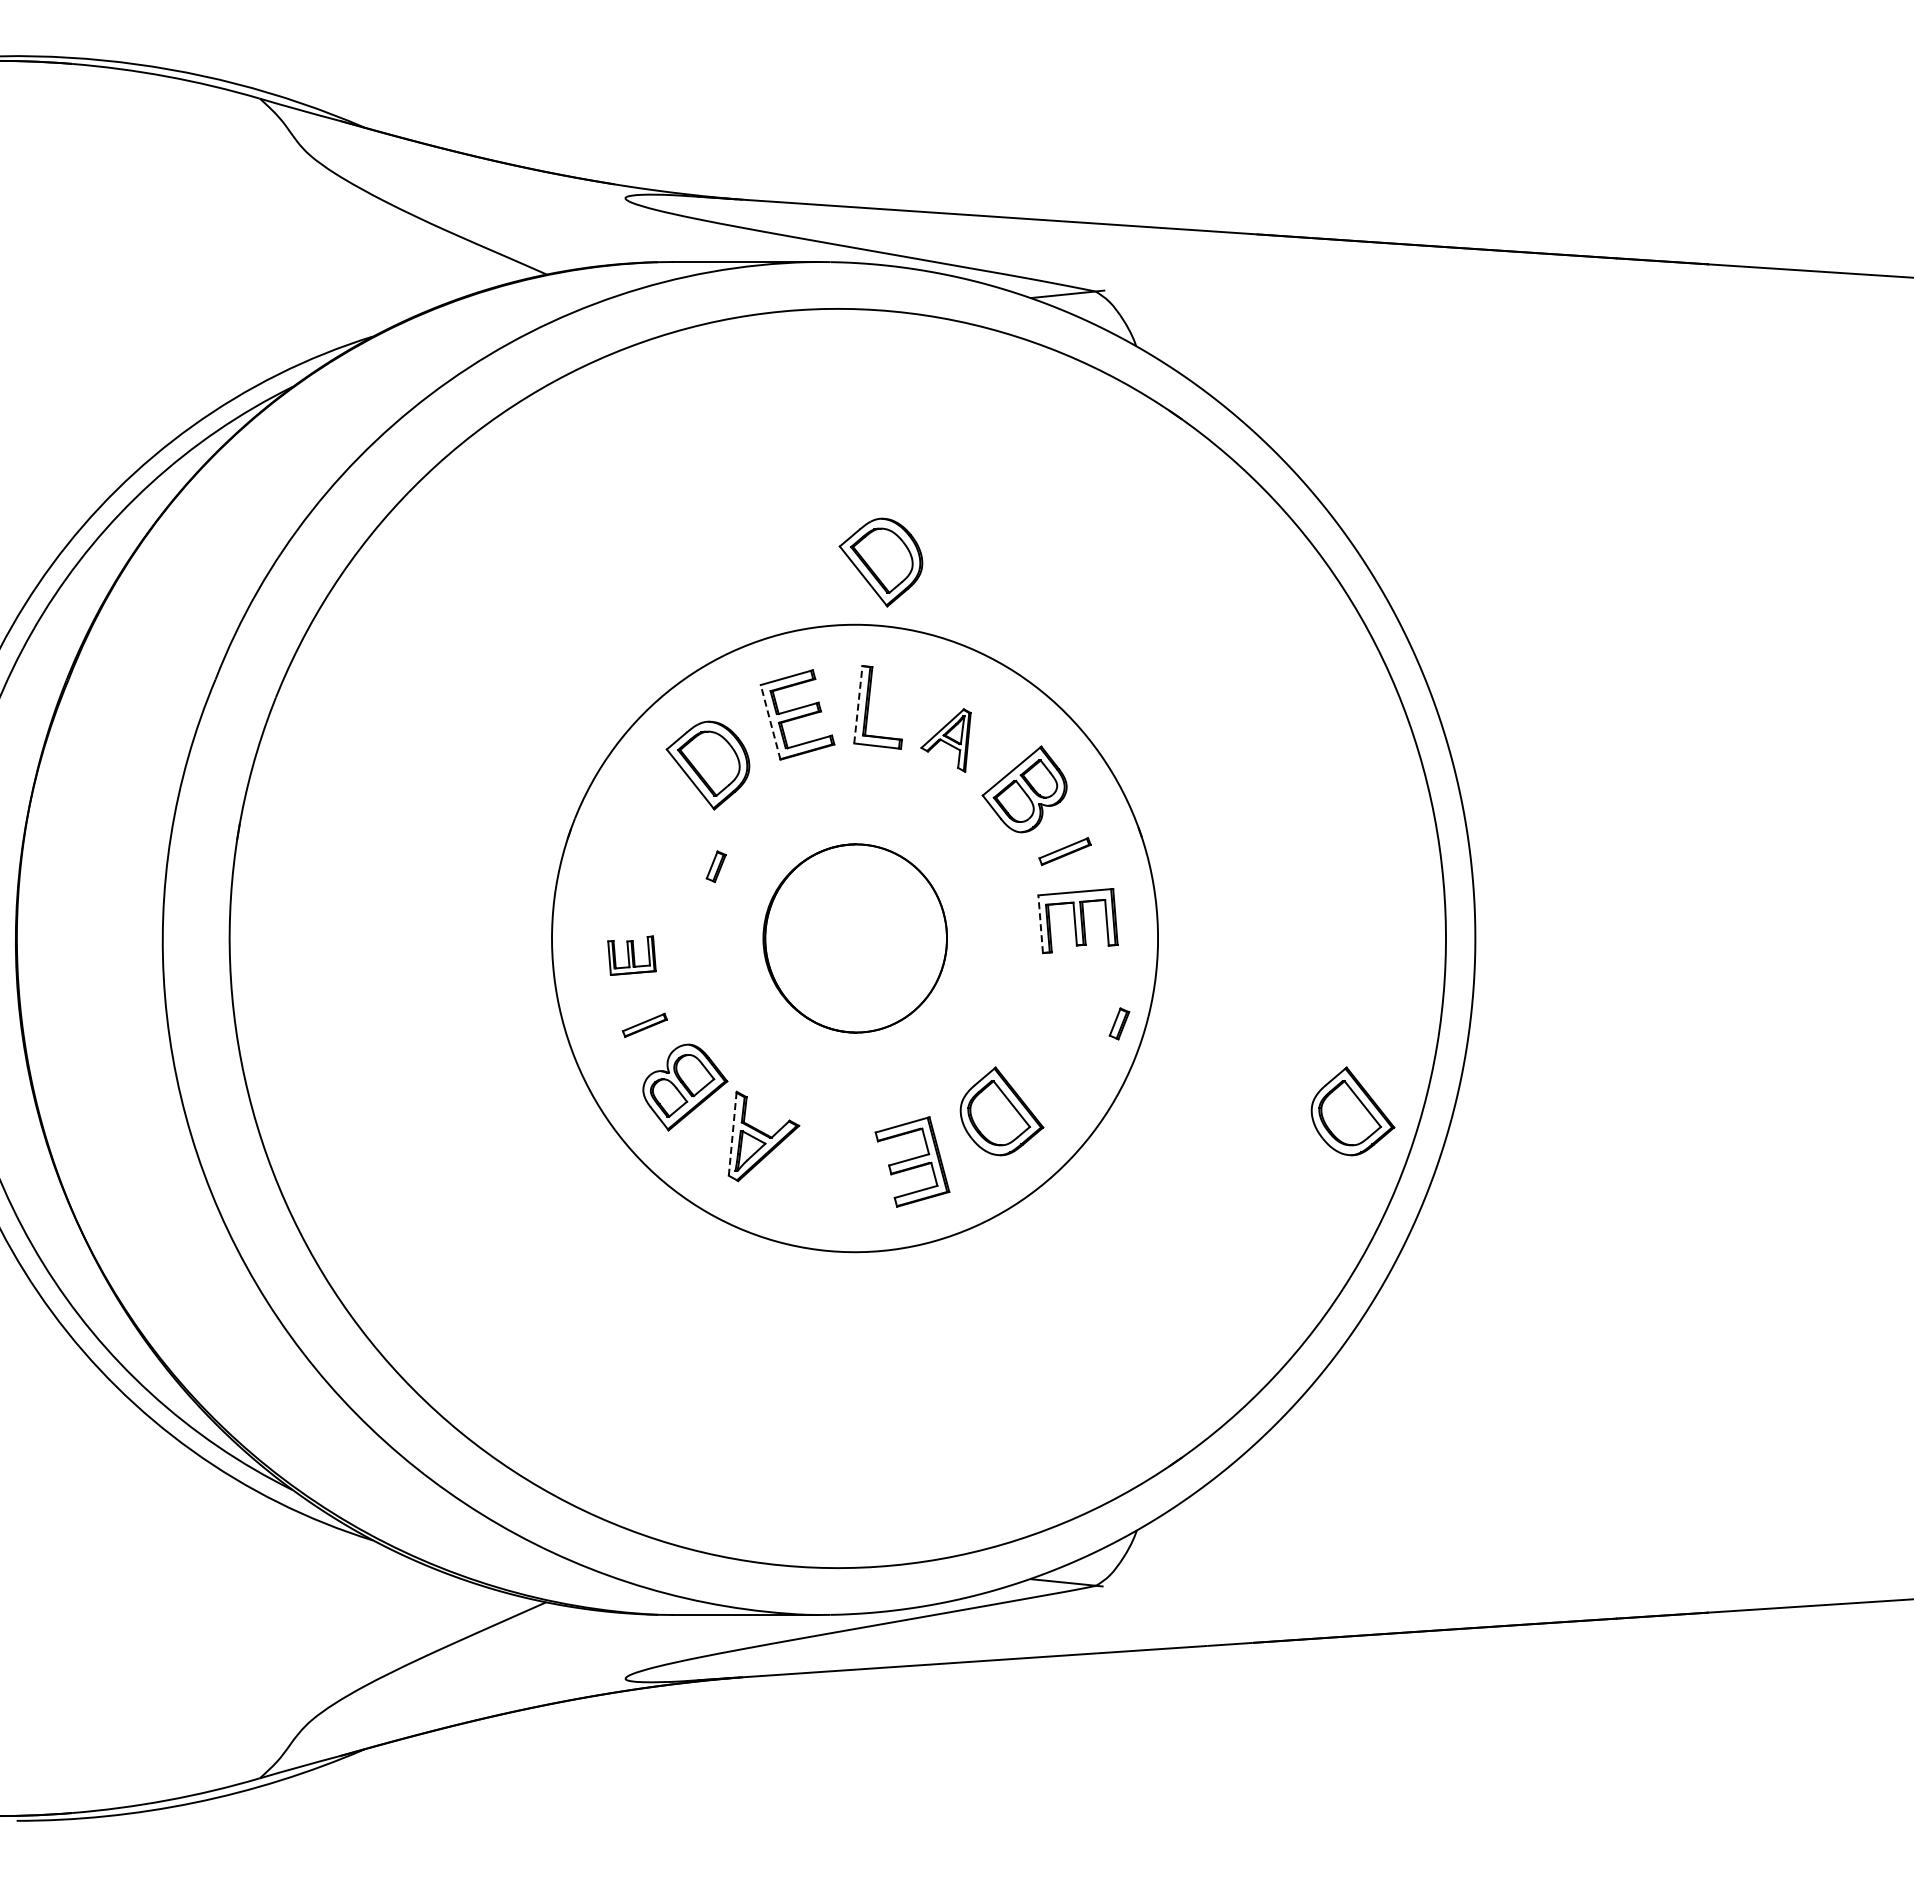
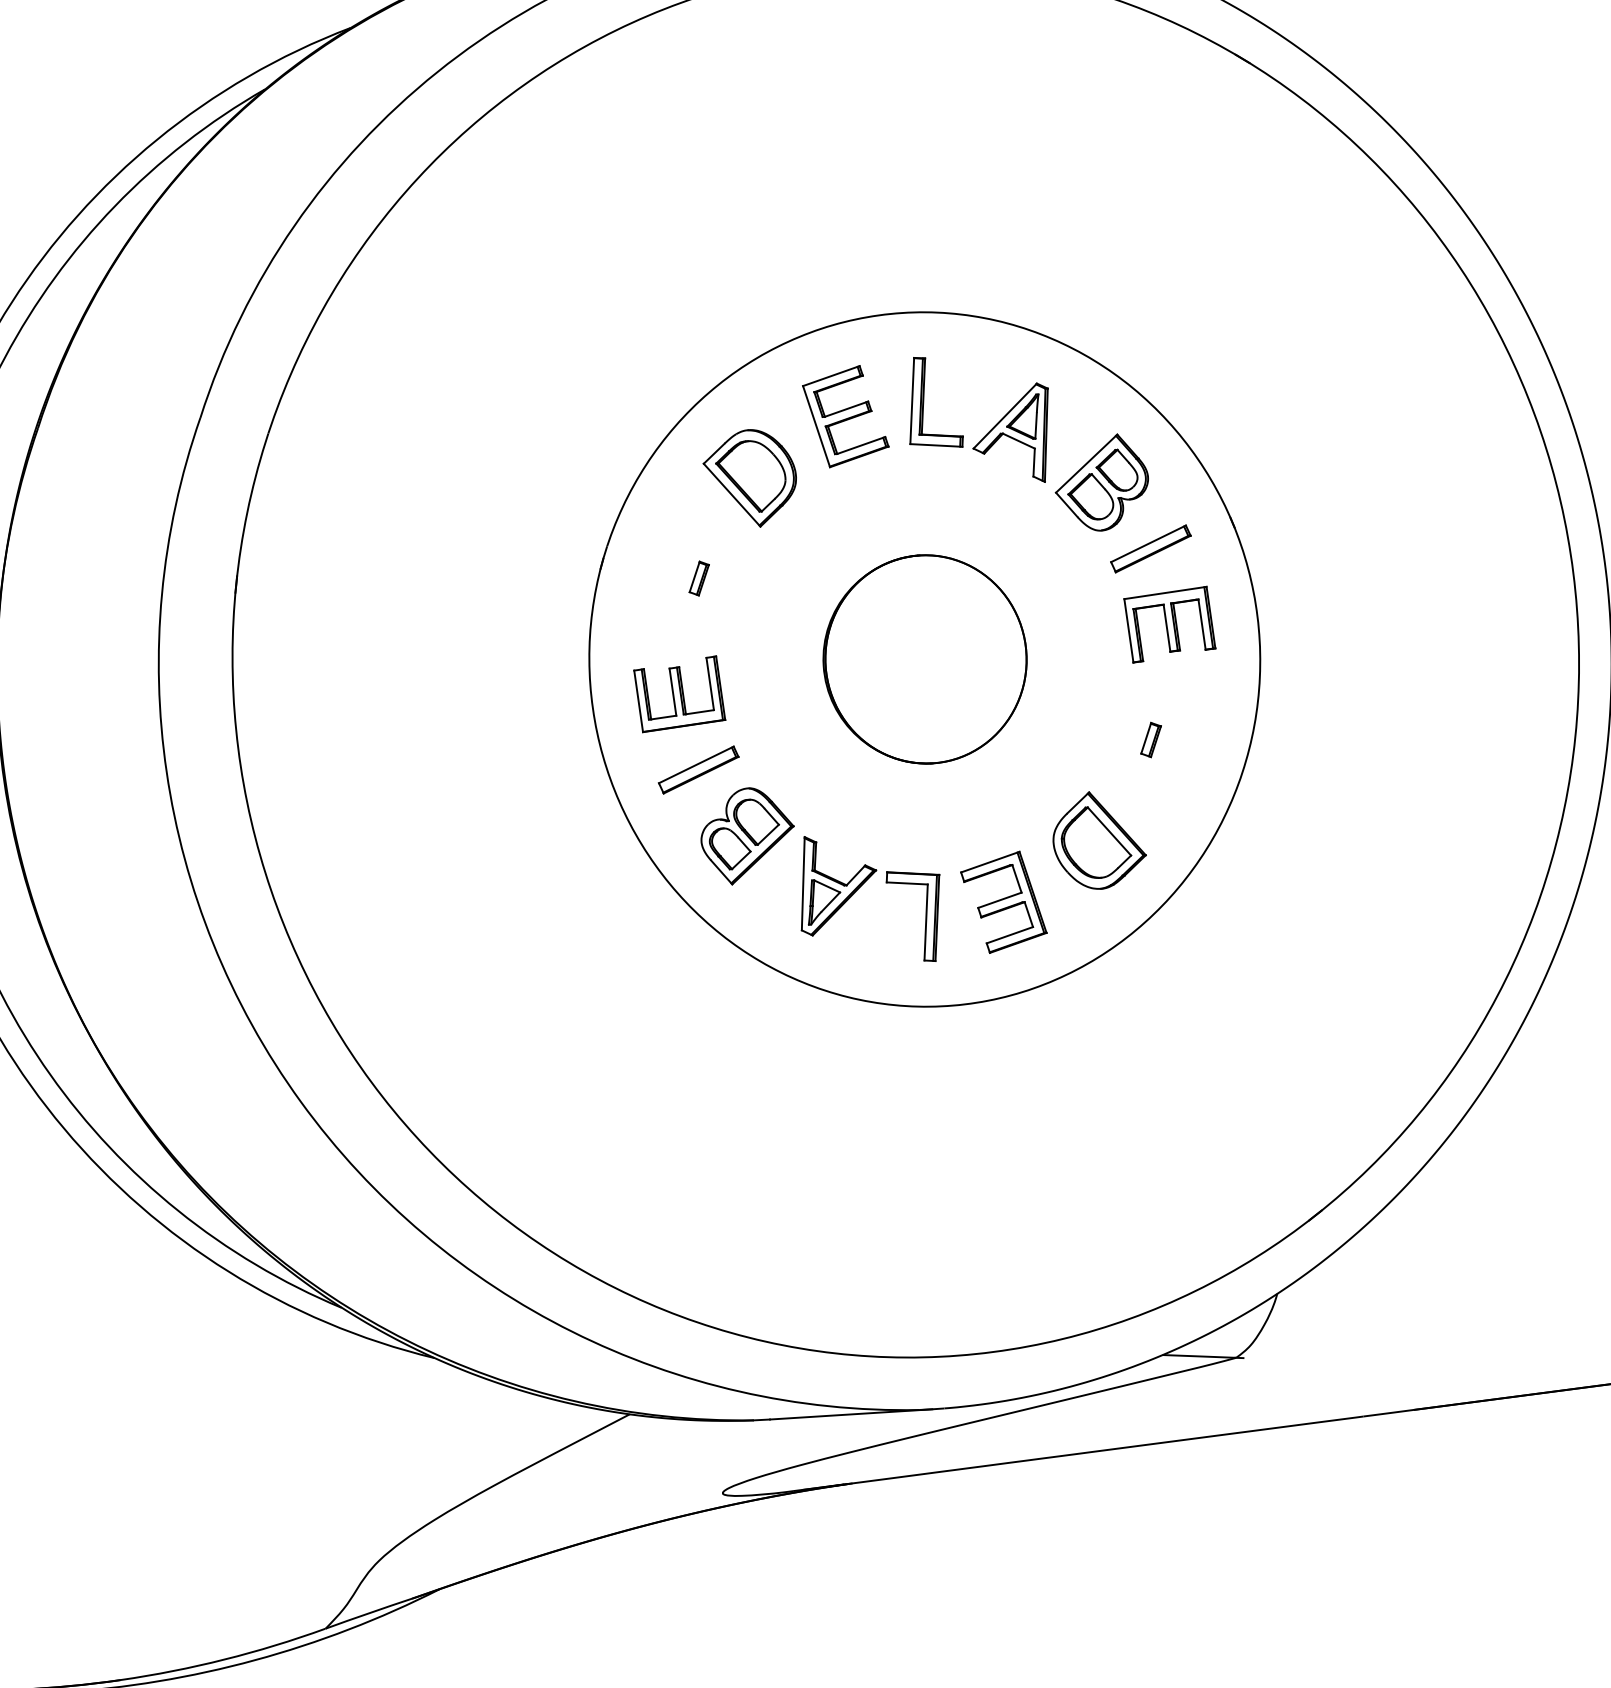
part: (880, 562) -> (926, 242), removed
line: (858, 704) -> (912, 400), dashed -> solid
line: (770, 722) -> (816, 426), dashed -> solid
part: (945, 740) -> (1010, 434), size x1.43
part: (1064, 851) -> (1150, 548), size x1.43
part: (715, 866) -> (698, 578), moved
line: (1040, 924) -> (1128, 631), dashed -> solid
part: (631, 955) -> (679, 693), size x1.67
part: (1119, 1023) -> (1151, 739), moved
part: (644, 1025) -> (698, 770), size x1.67
part: (1352, 1111) -> (1486, 816), removed
line: (732, 1133) -> (803, 883), dashed -> solid
part: (840, 1171) -> (924, 917), added

